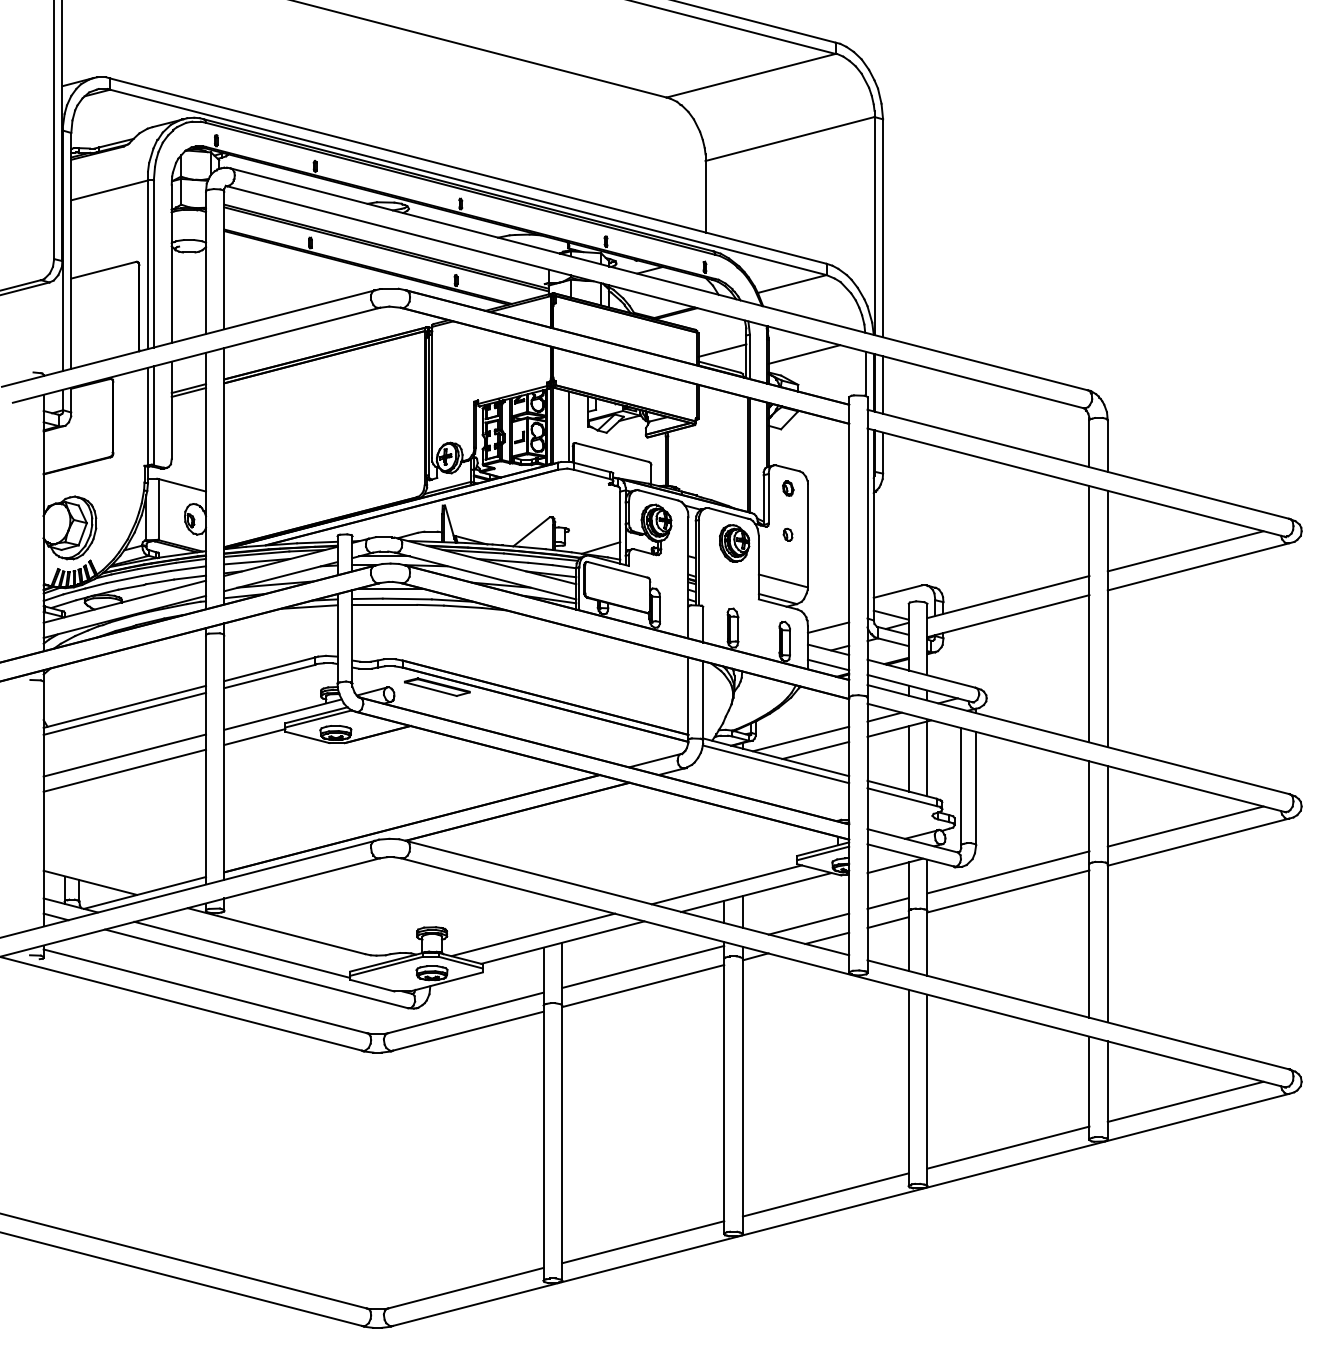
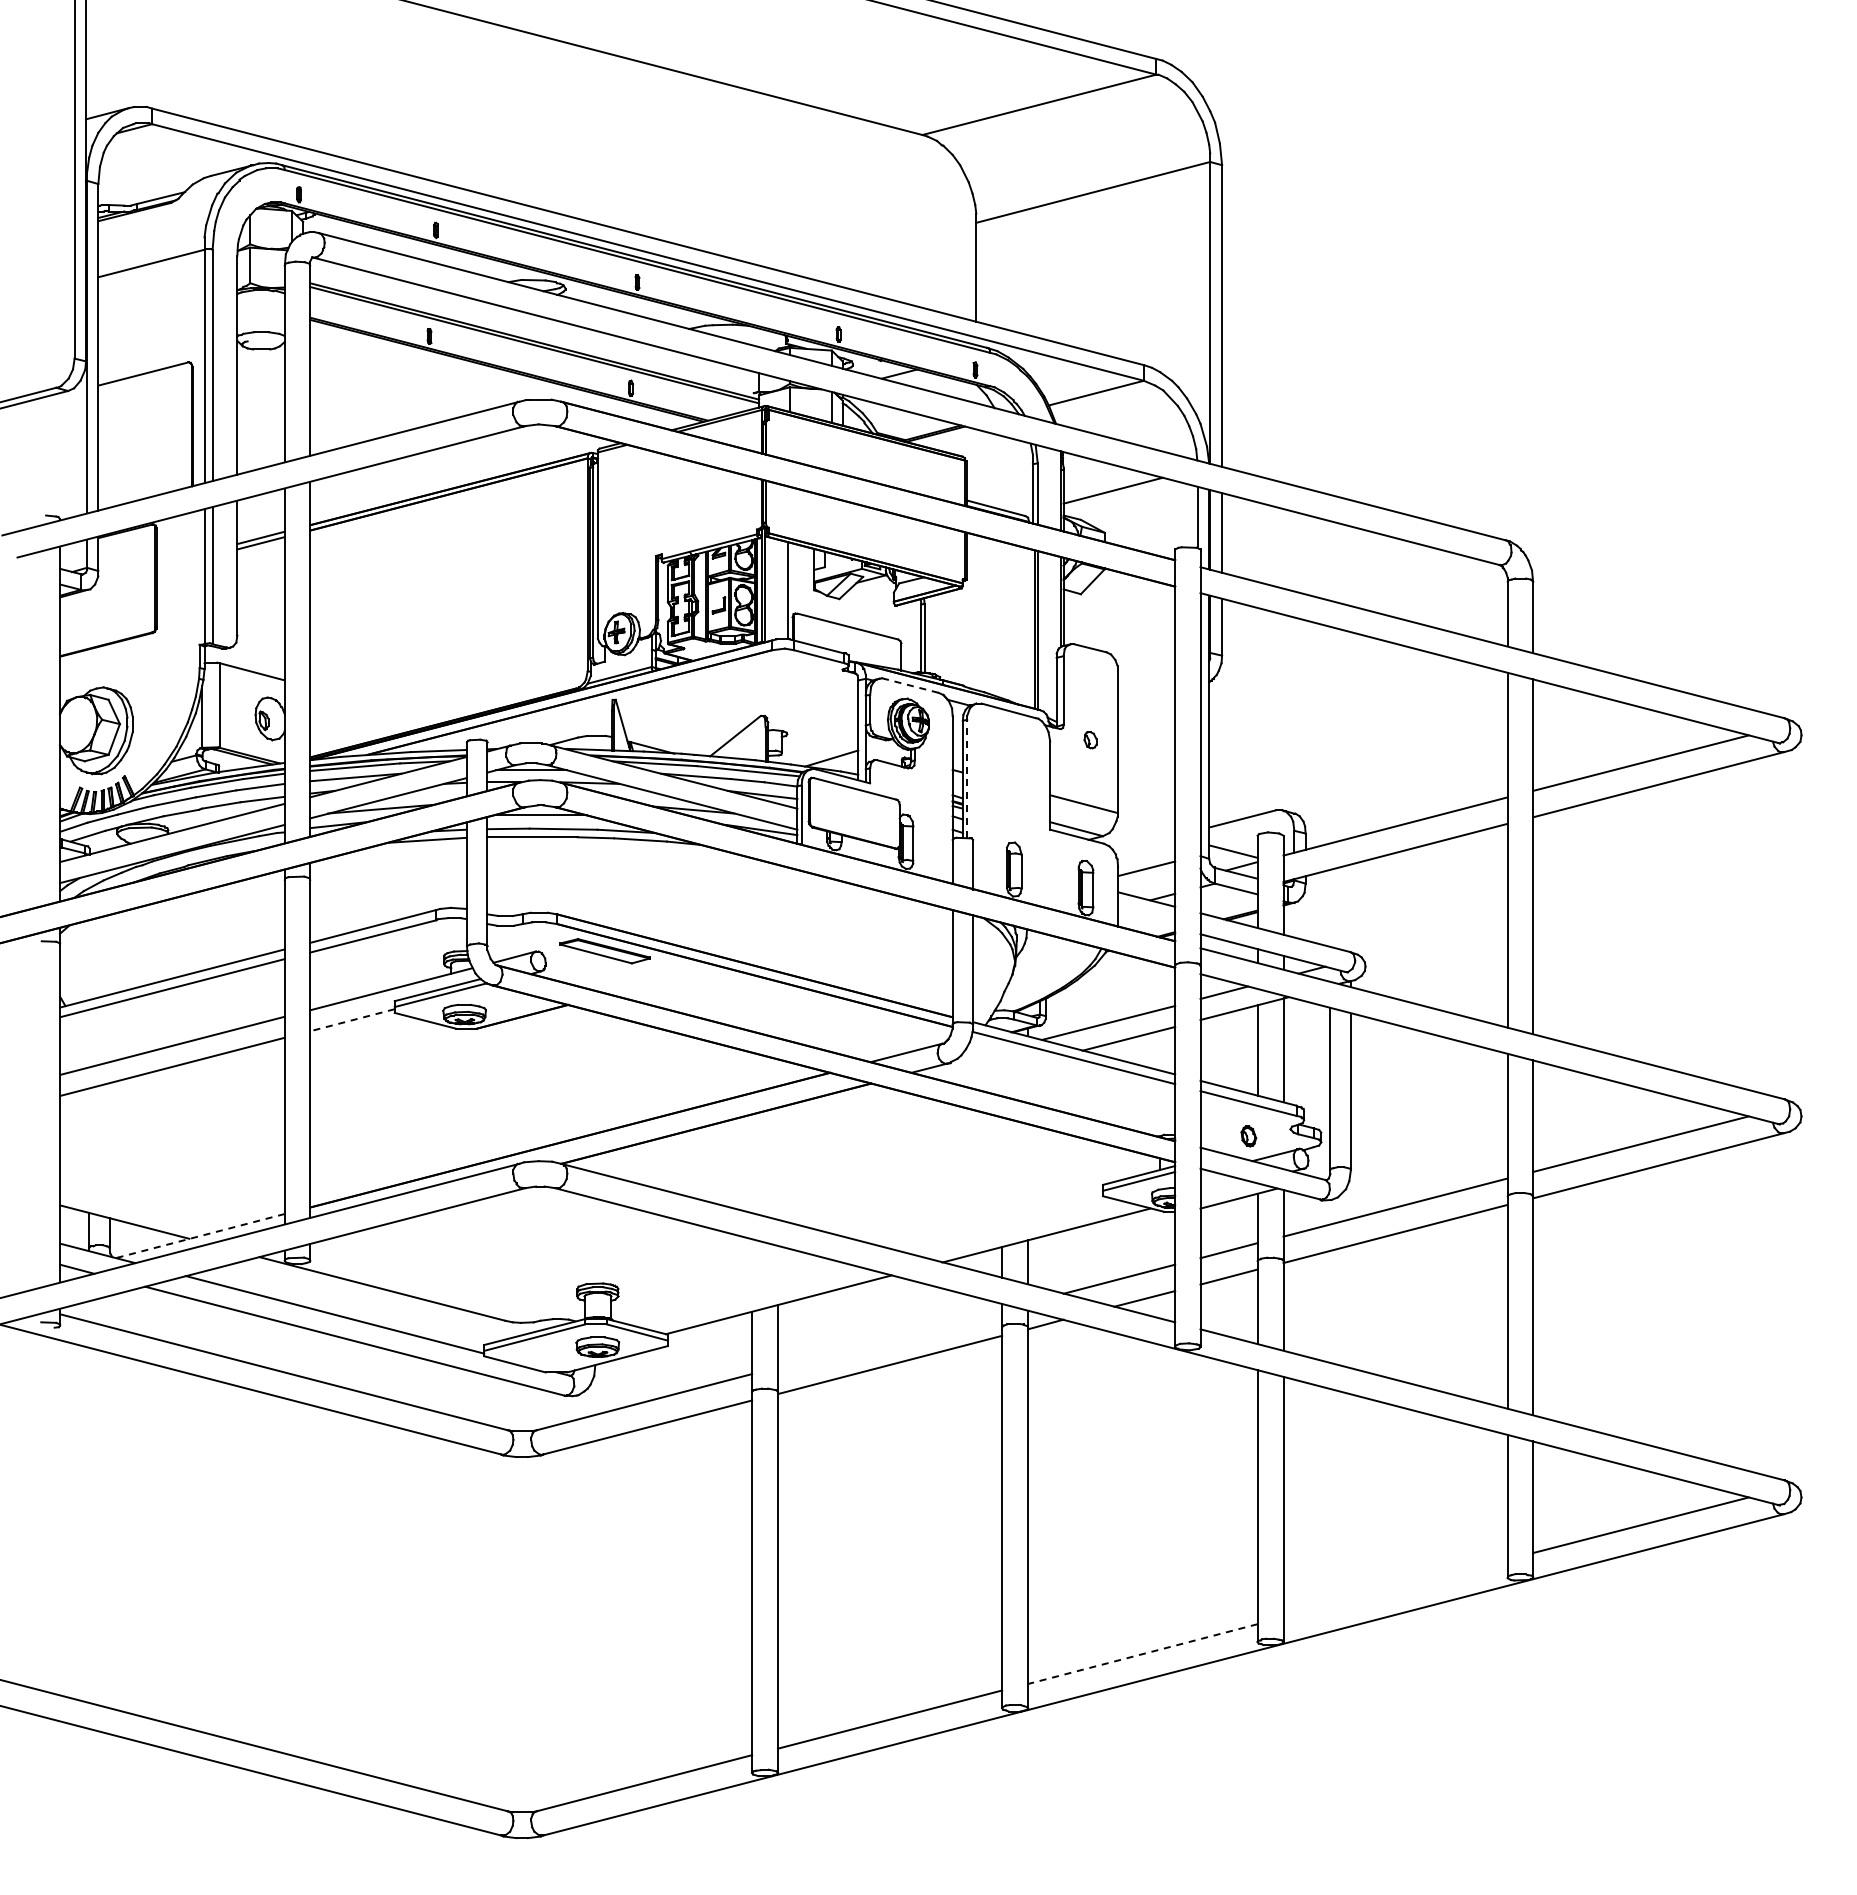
line: (722, 350) -> (999, 484), removed
part: (788, 488) -> (1248, 1136), moved
line: (657, 495) -> (910, 685), solid -> dashed
part: (734, 542) -> (1016, 751), removed
line: (699, 562) -> (967, 778), solid -> dashed
line: (828, 664) -> (1146, 920), removed
line: (254, 737) -> (352, 1020), solid -> dashed
line: (726, 884) -> (1005, 1224), removed
line: (144, 893) -> (199, 1236), solid -> dashed
line: (533, 934) -> (737, 1293), removed
line: (643, 966) -> (890, 1338), removed
line: (1008, 1147) -> (1395, 1588), removed
line: (825, 1195) -> (1142, 1654), solid -> dashed

